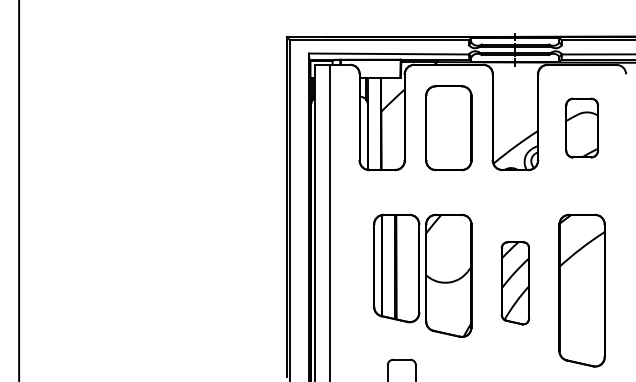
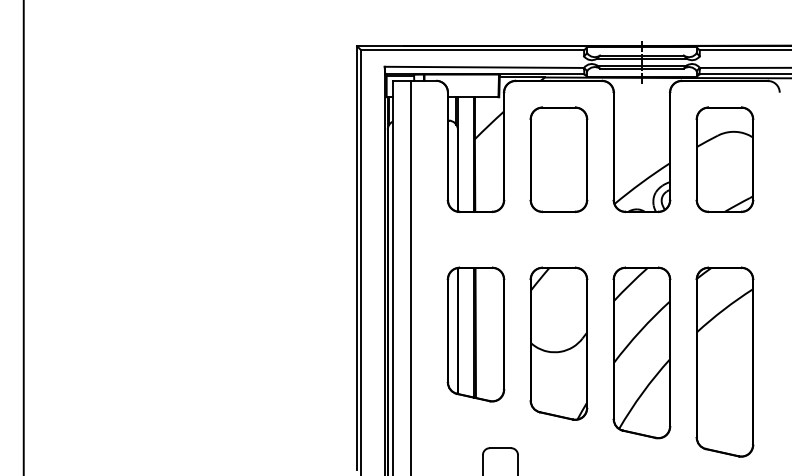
part: (581, 127) -> (724, 159), size x1.43
part: (396, 268) -> (475, 334), moved
part: (515, 282) -> (641, 352), size x1.67

